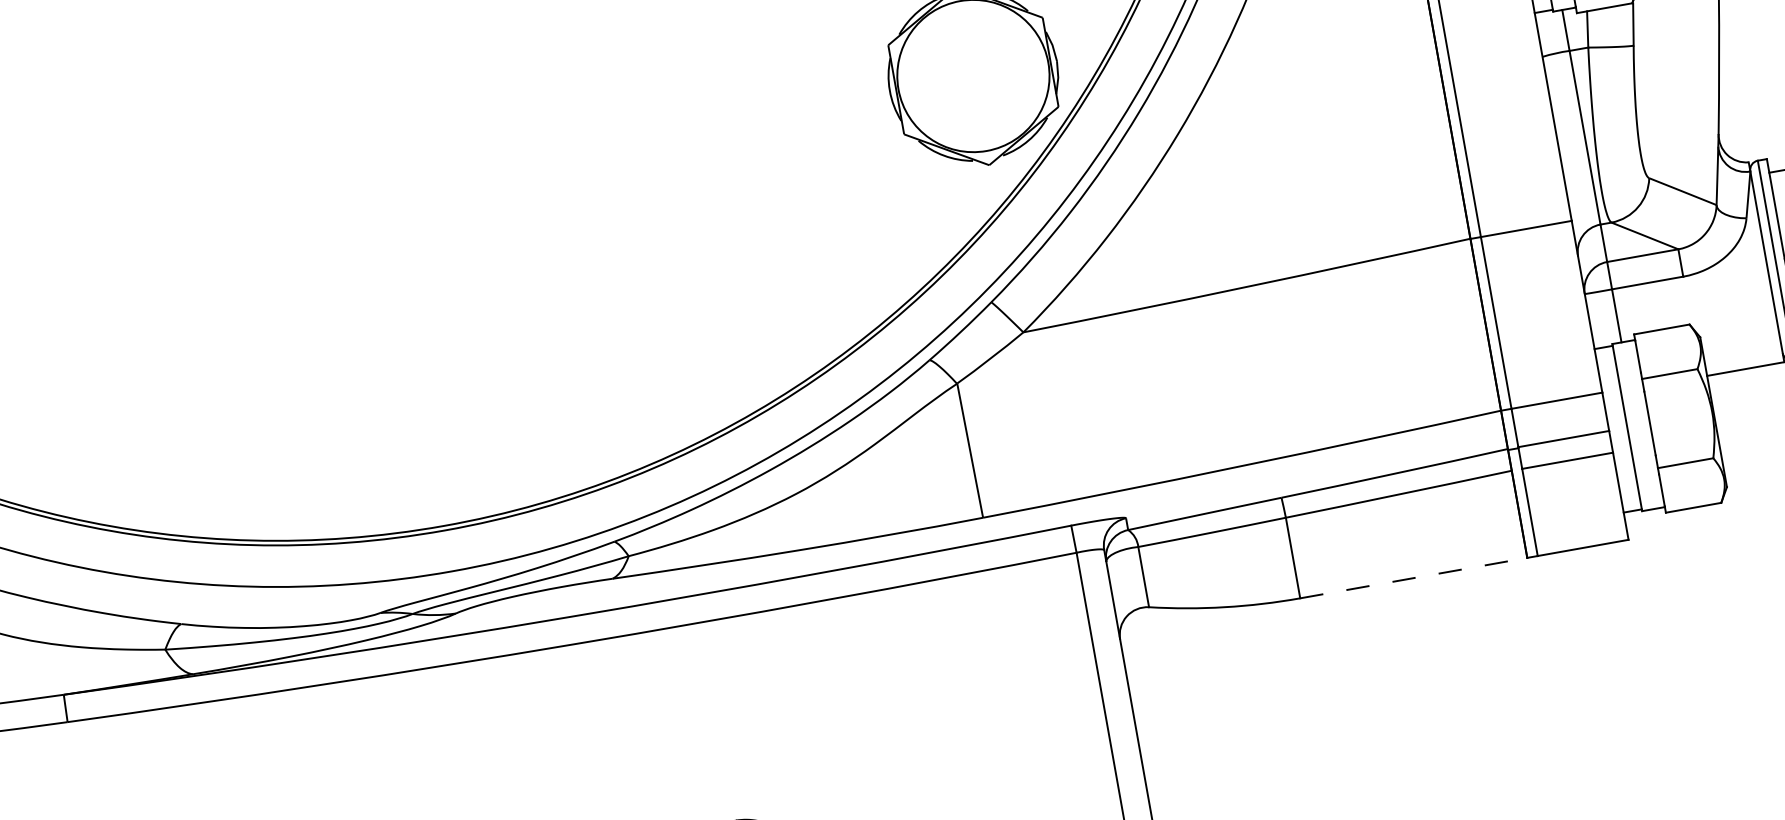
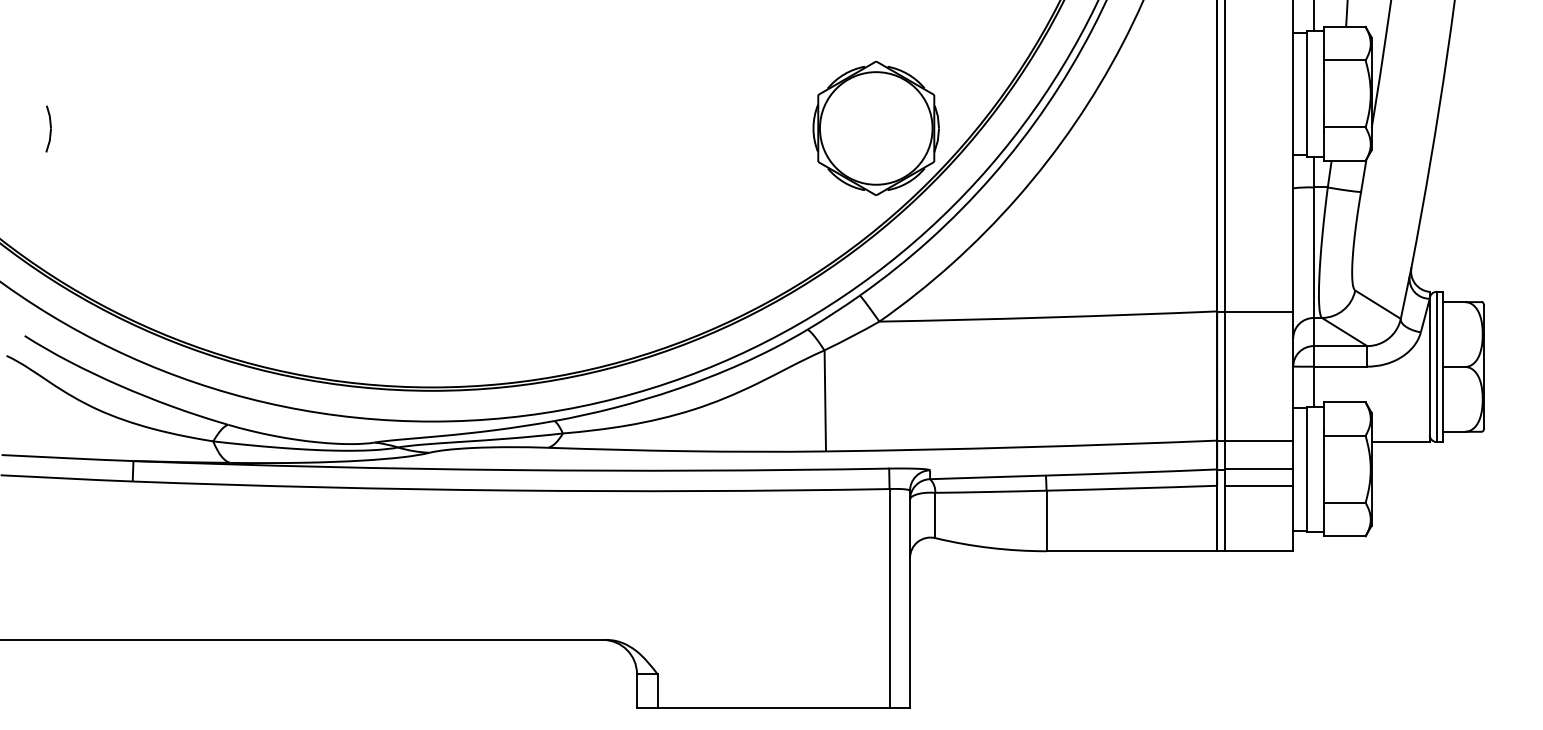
line: (1414, 578) -> (1132, 551), dashed -> solid

